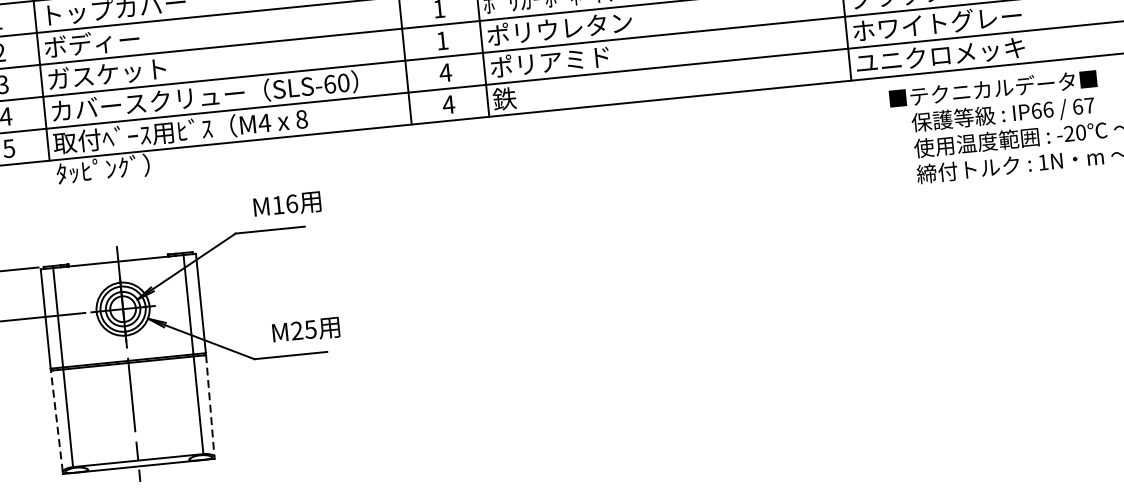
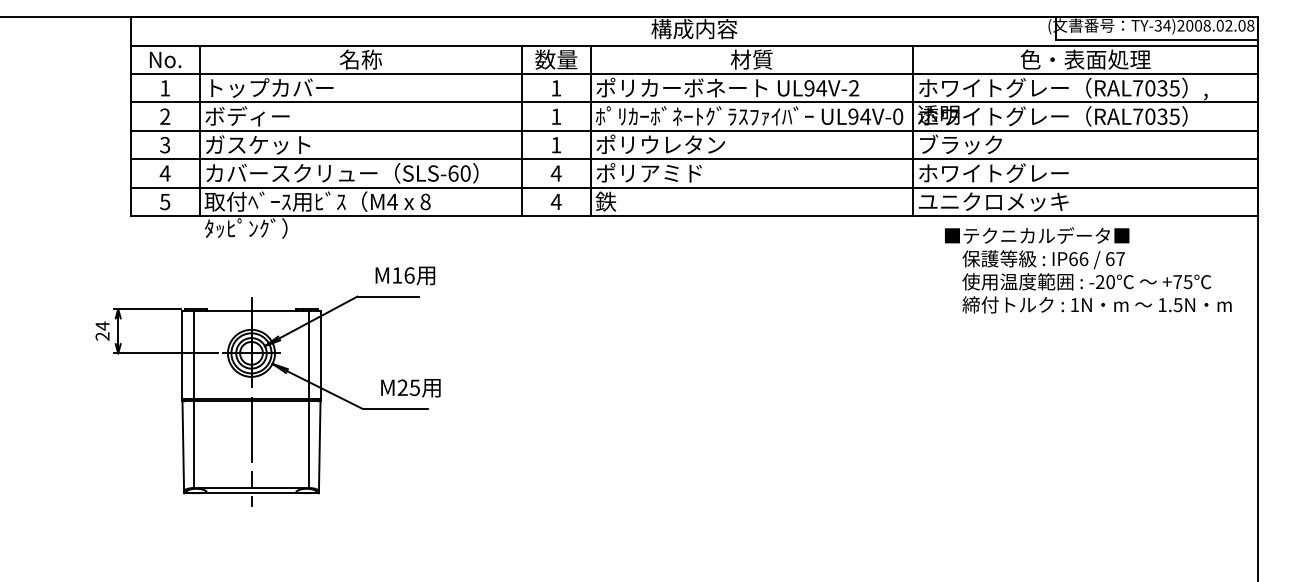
line: (210, 406) -> (319, 446), dashed -> solid
line: (57, 421) -> (183, 446), dashed -> solid

